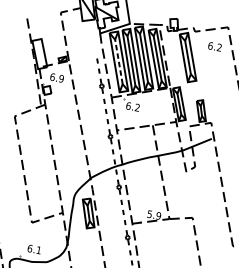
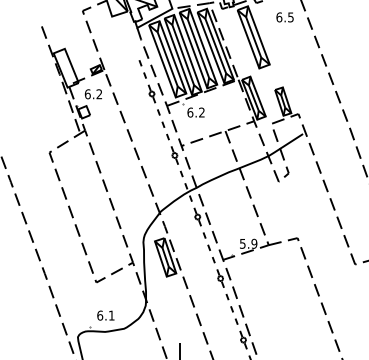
text: (219, 47) -> (290, 17), 6.2 -> 6.5
line: (118, 62) -> (167, 59), dashed -> solid
text: (61, 79) -> (99, 94), 6.9 -> 6.2

